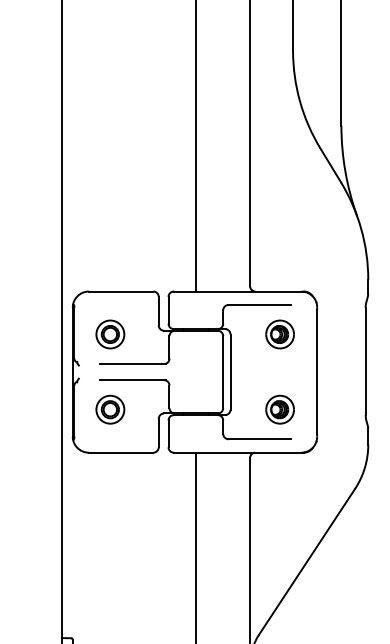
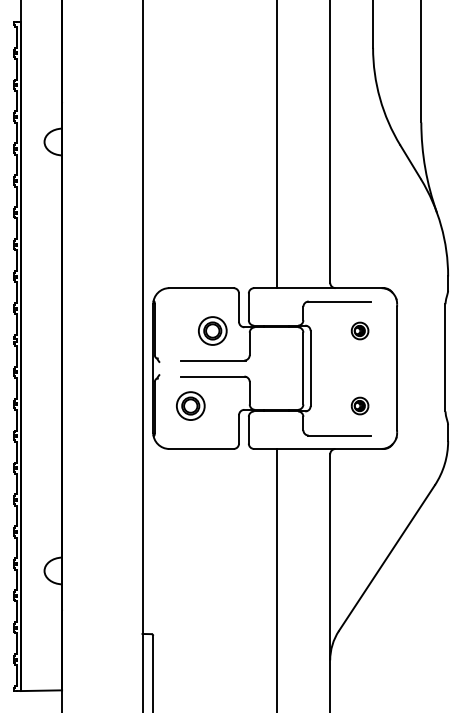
part: (110, 333) -> (212, 330), moved
part: (279, 333) -> (359, 330), size x0.6
part: (279, 409) -> (359, 405), size x0.6

